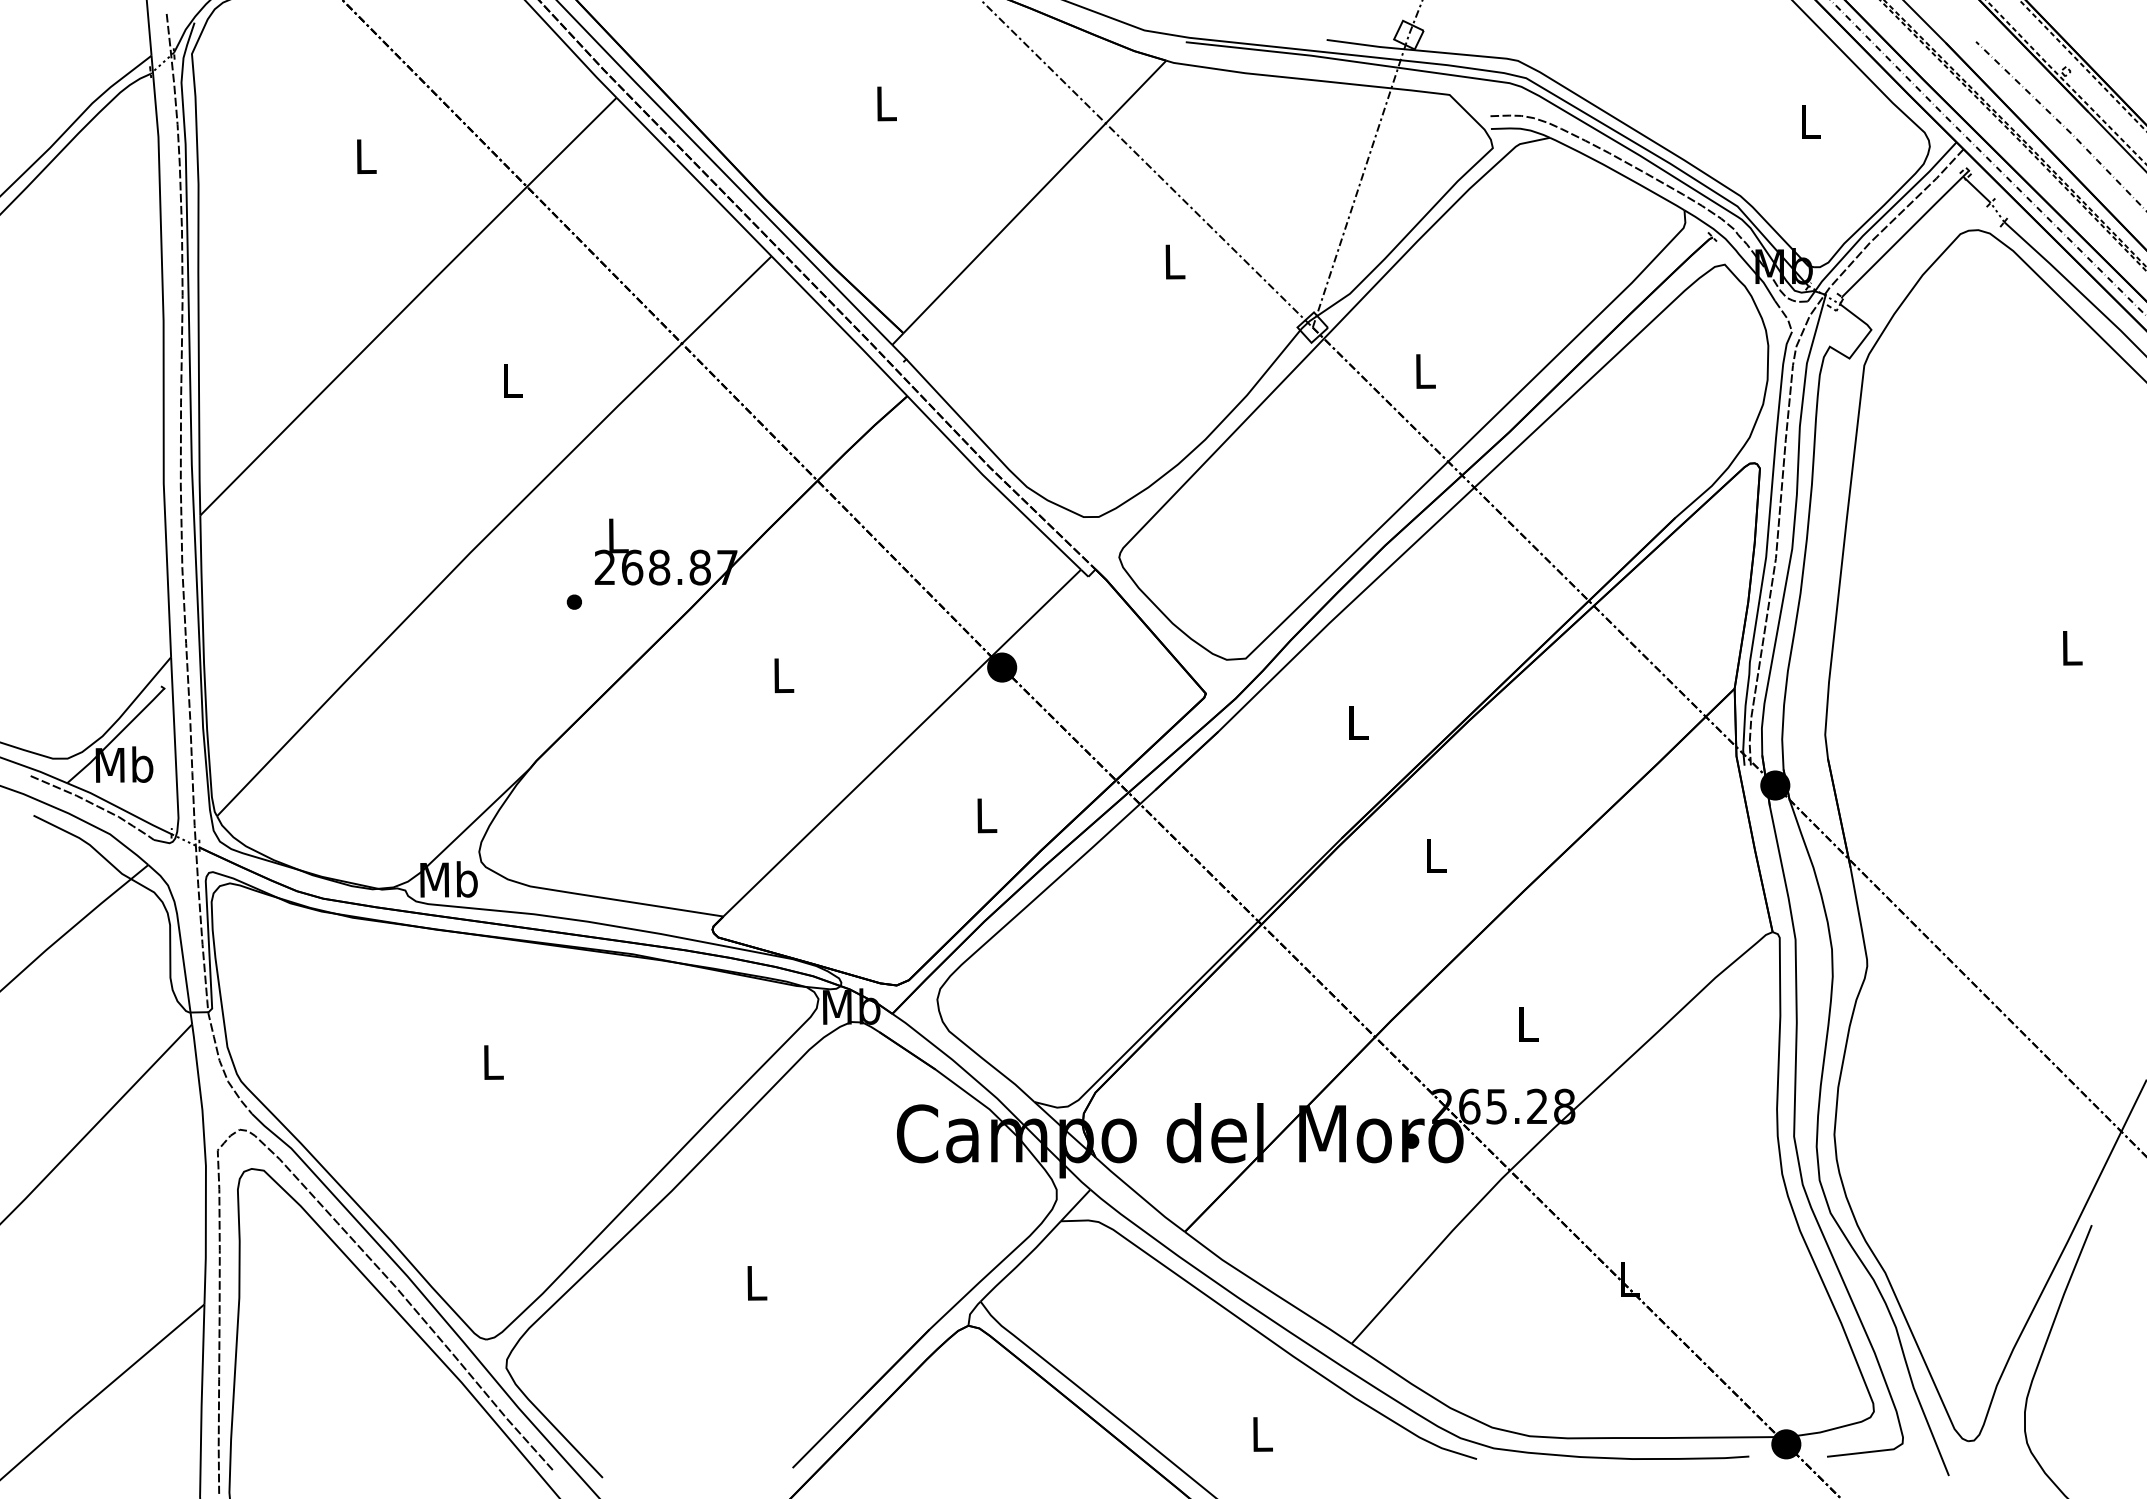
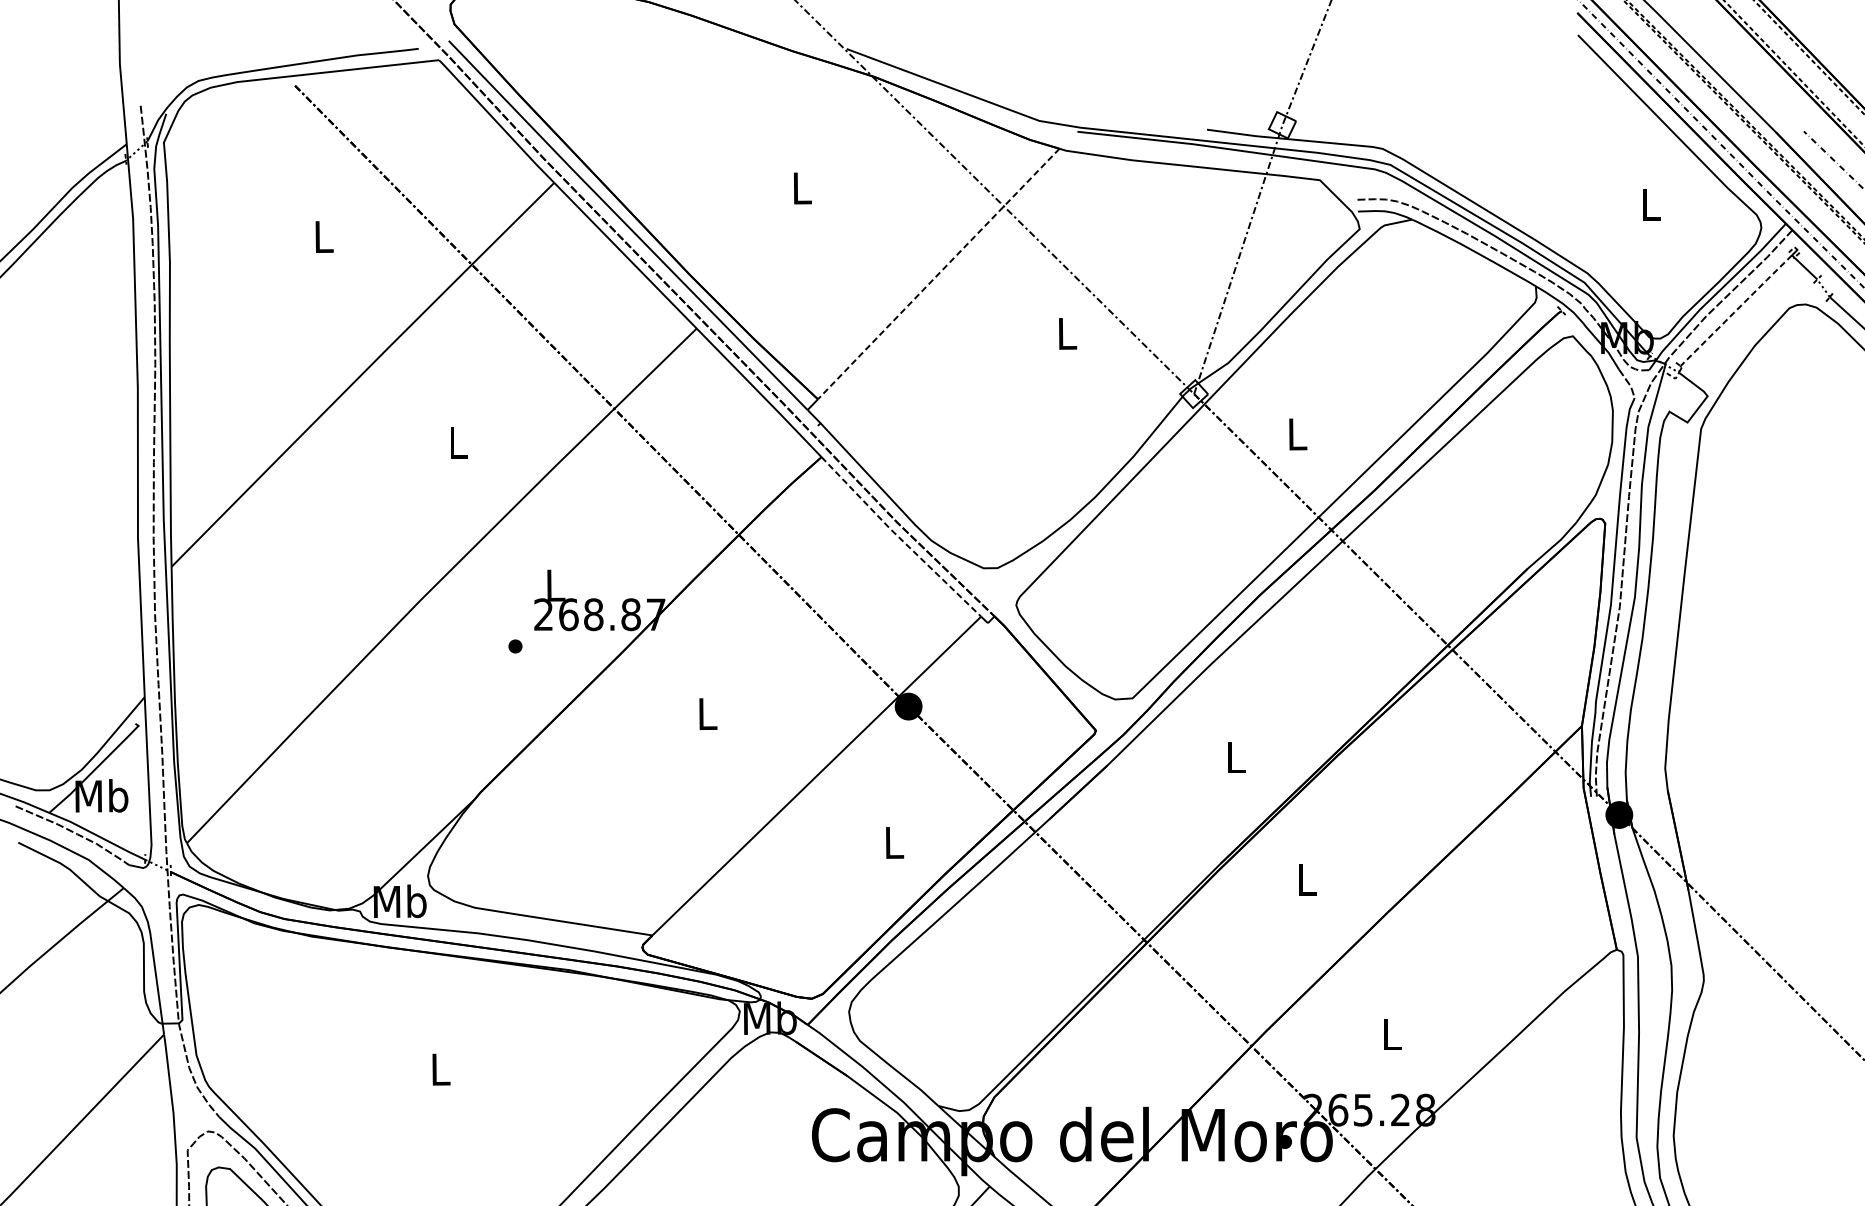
line: (1034, 197) -> (938, 274), solid -> dashed
line: (1902, 236) -> (1736, 310), solid -> dashed
line: (992, 484) -> (899, 538), solid -> dashed

